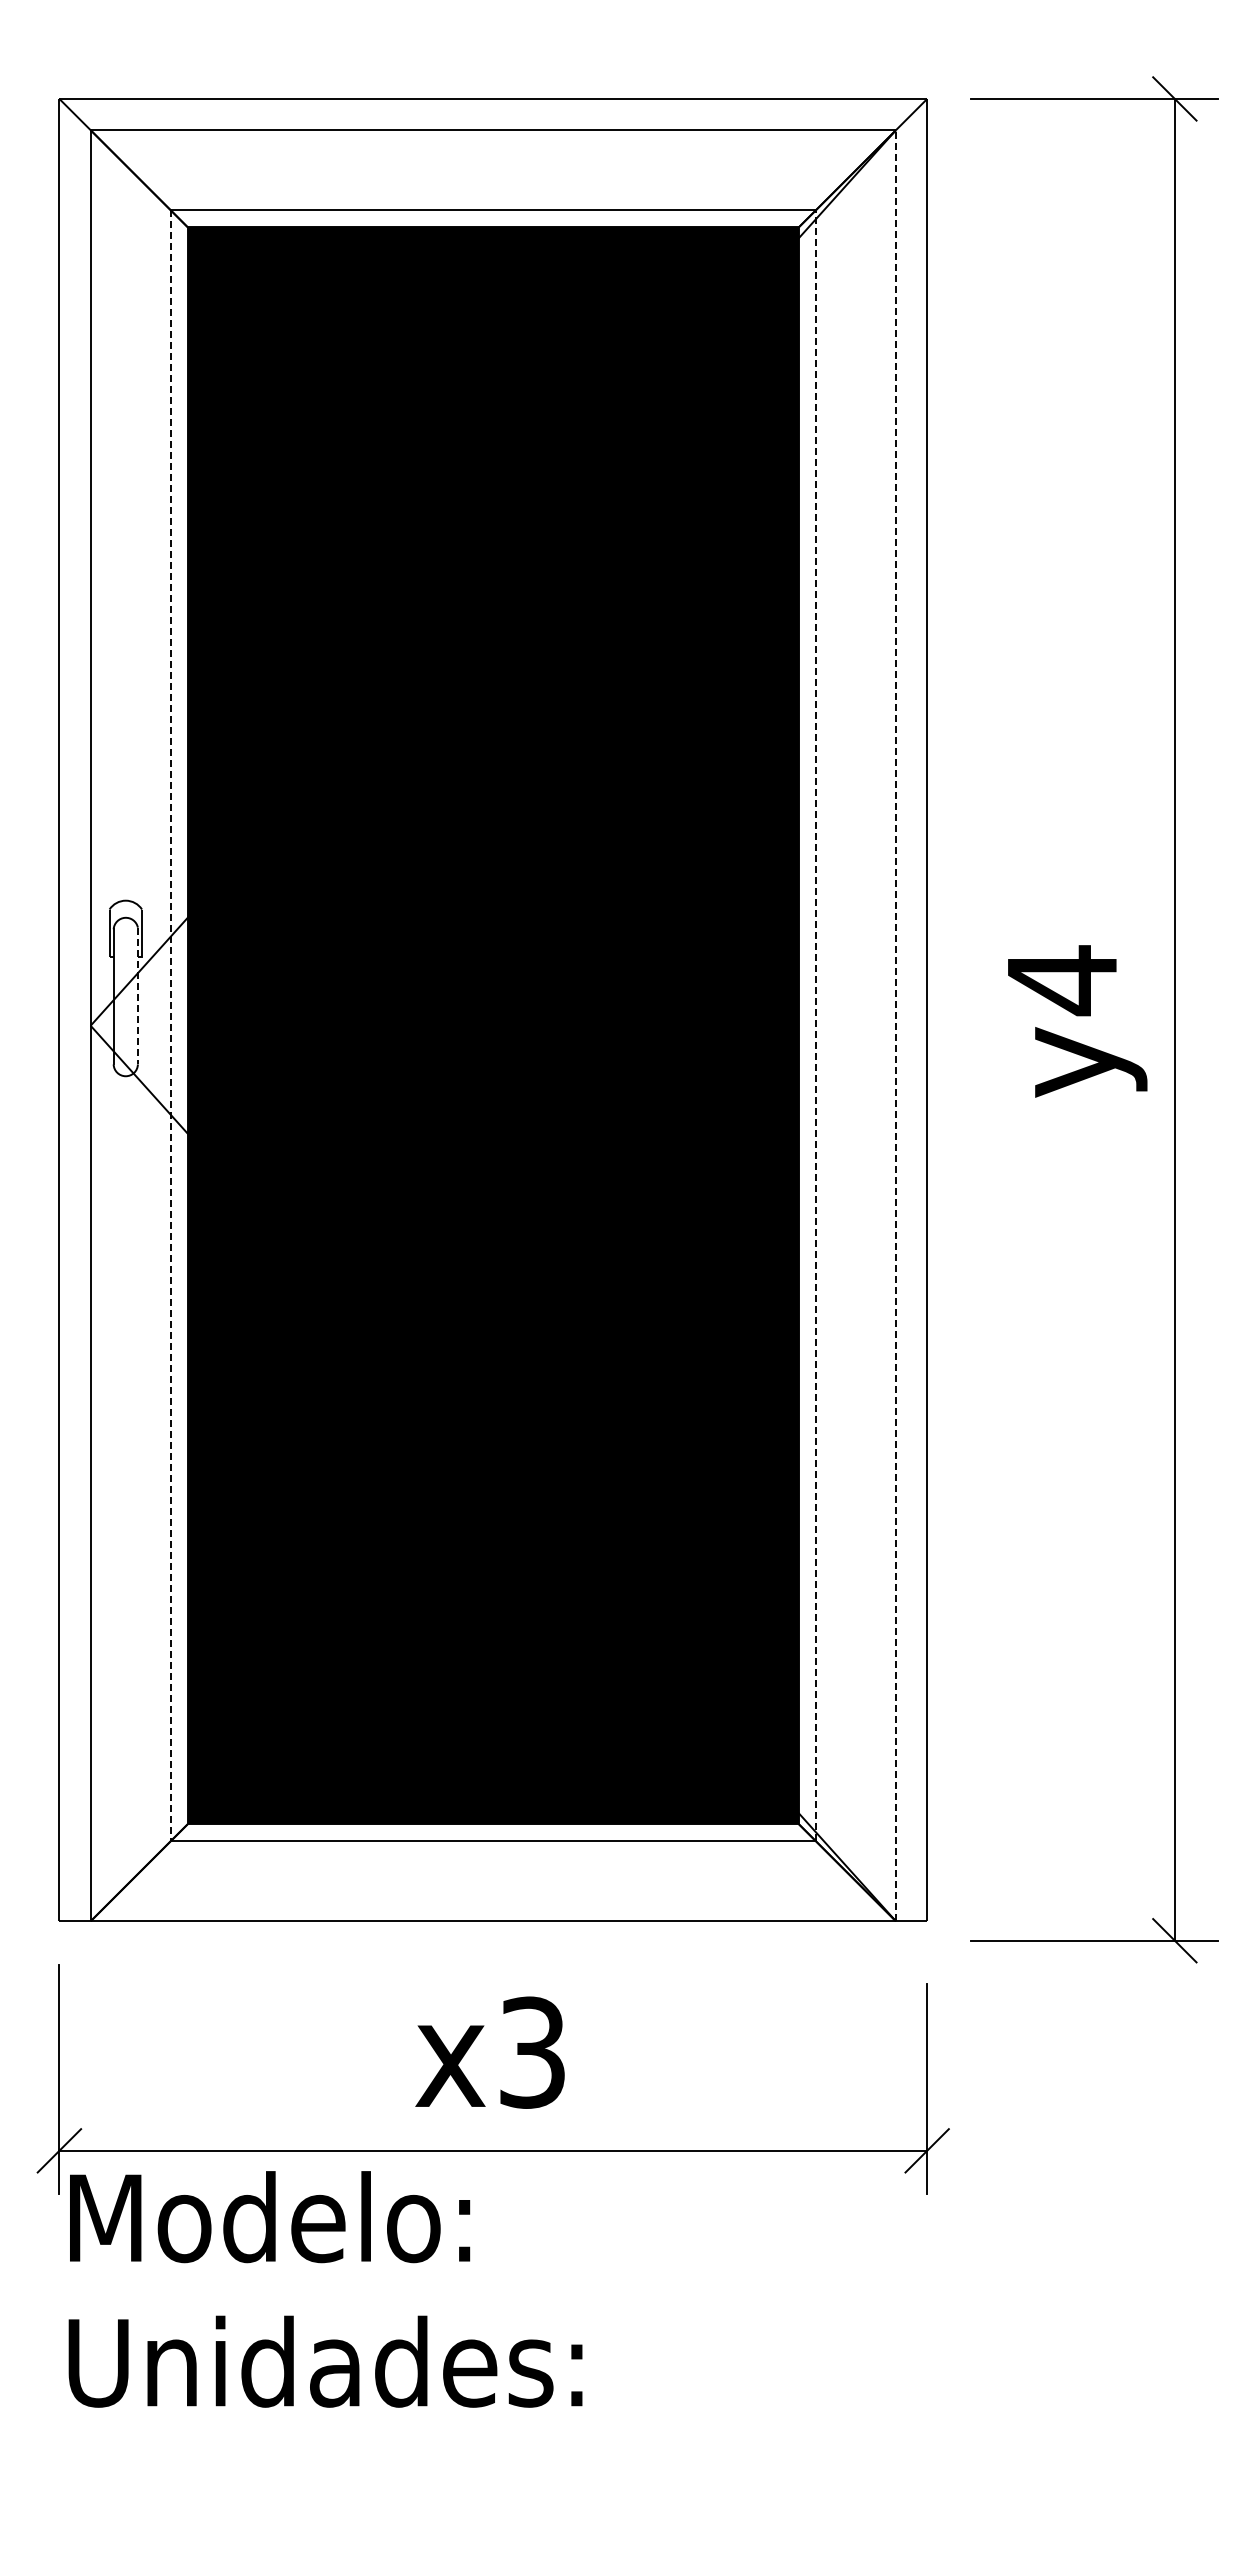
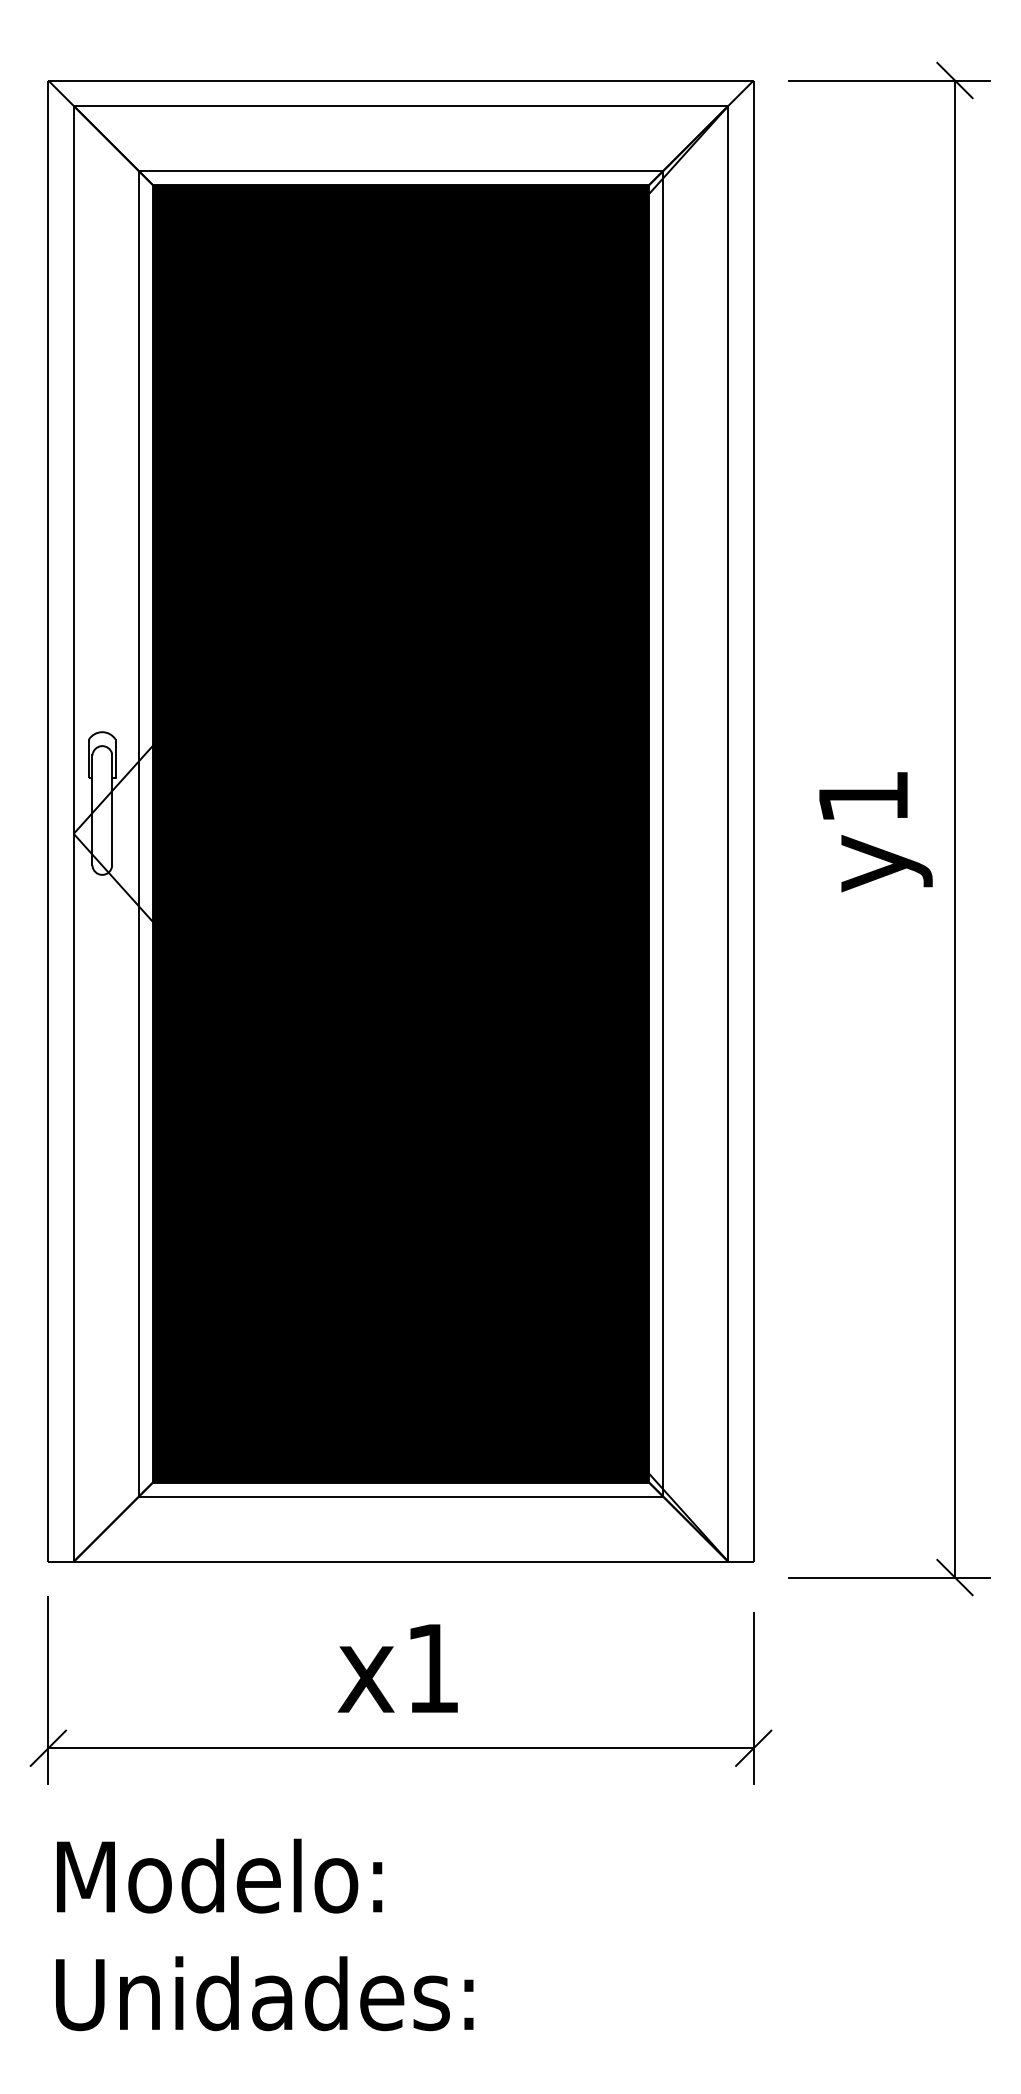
text: (1062, 980) -> (863, 797), y4 -> y1
line: (137, 996) -> (111, 810), dashed -> solid
line: (170, 1025) -> (138, 833), dashed -> solid
line: (816, 1025) -> (663, 833), dashed -> solid
line: (895, 1025) -> (727, 833), dashed -> solid
text: (532, 2052) -> (432, 1668), x3 -> x1
text: (325, 2289) -> (264, 1934), moved

